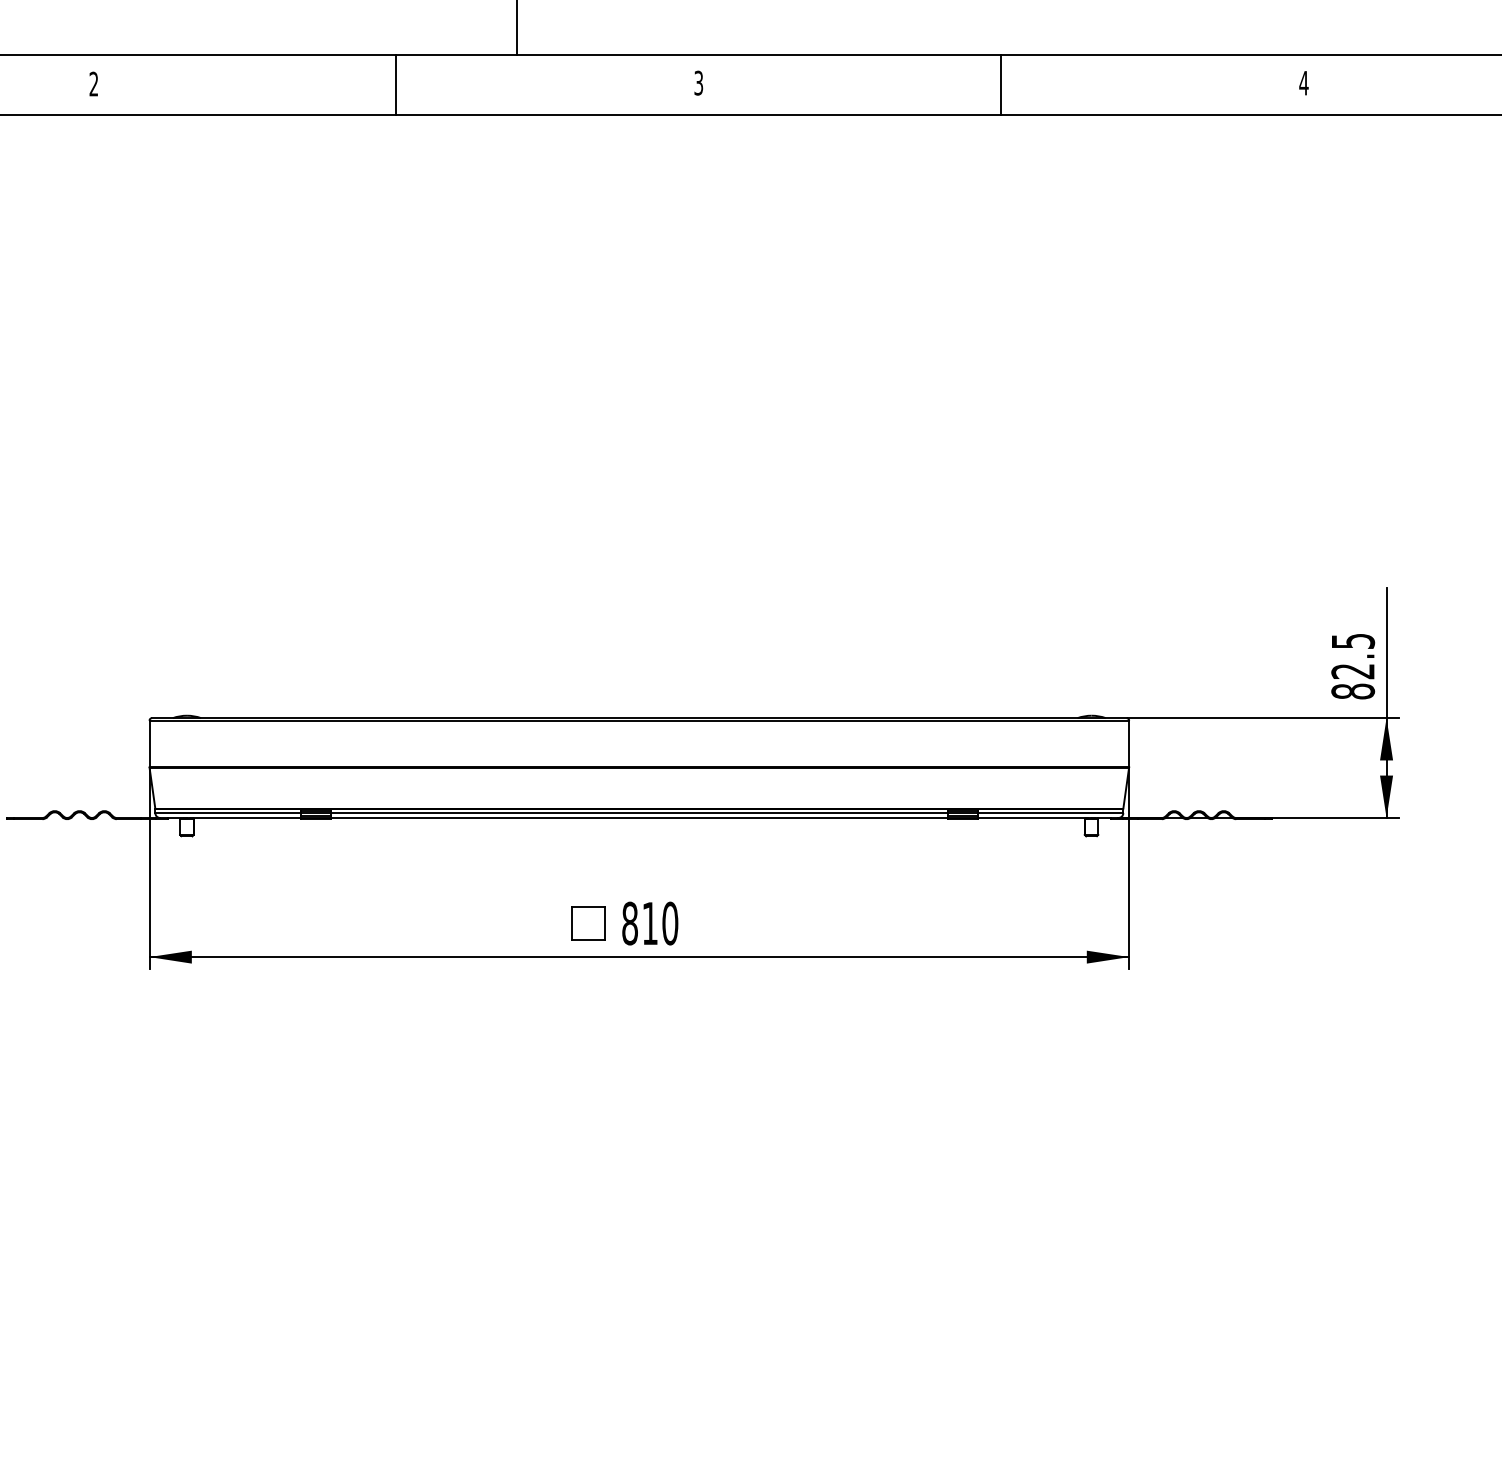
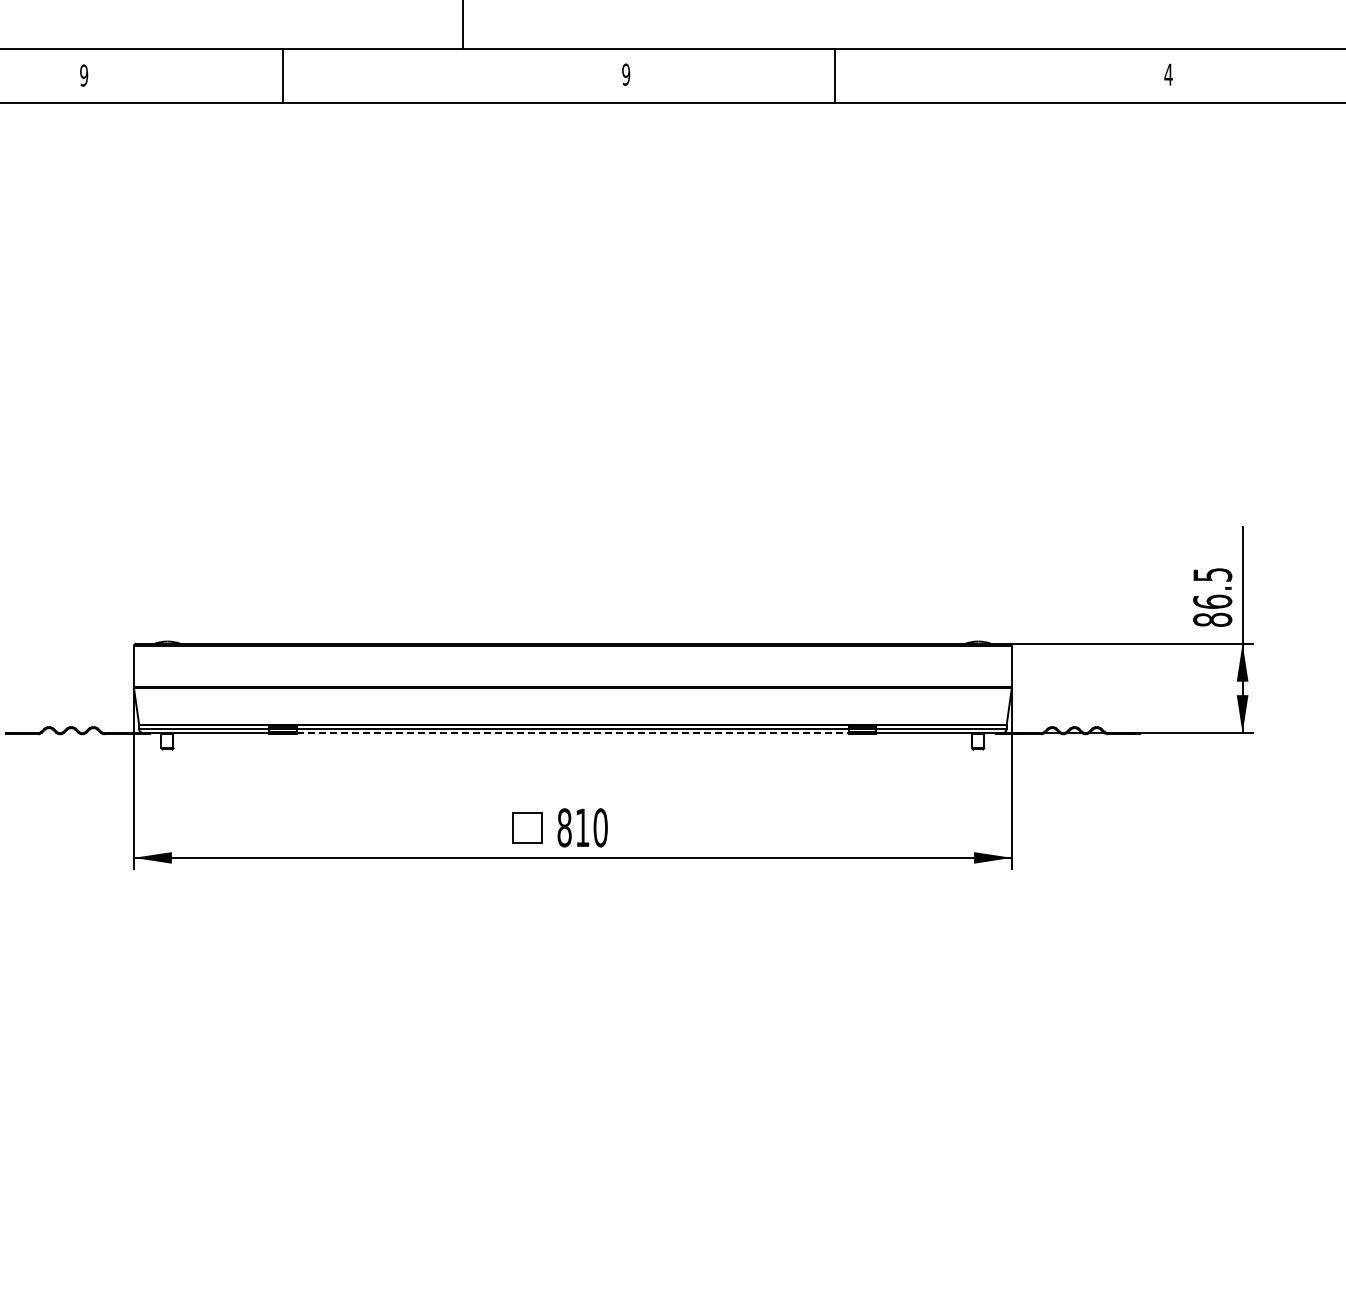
text: (699, 83) -> (626, 74), 3 -> 9
text: (94, 84) -> (84, 75), 2 -> 9
line: (395, 85) -> (282, 76), moved
line: (1001, 85) -> (835, 76), moved
text: (1352, 671) -> (1212, 601), 82.5 -> 86.5
line: (639, 818) -> (573, 733), solid -> dashed

